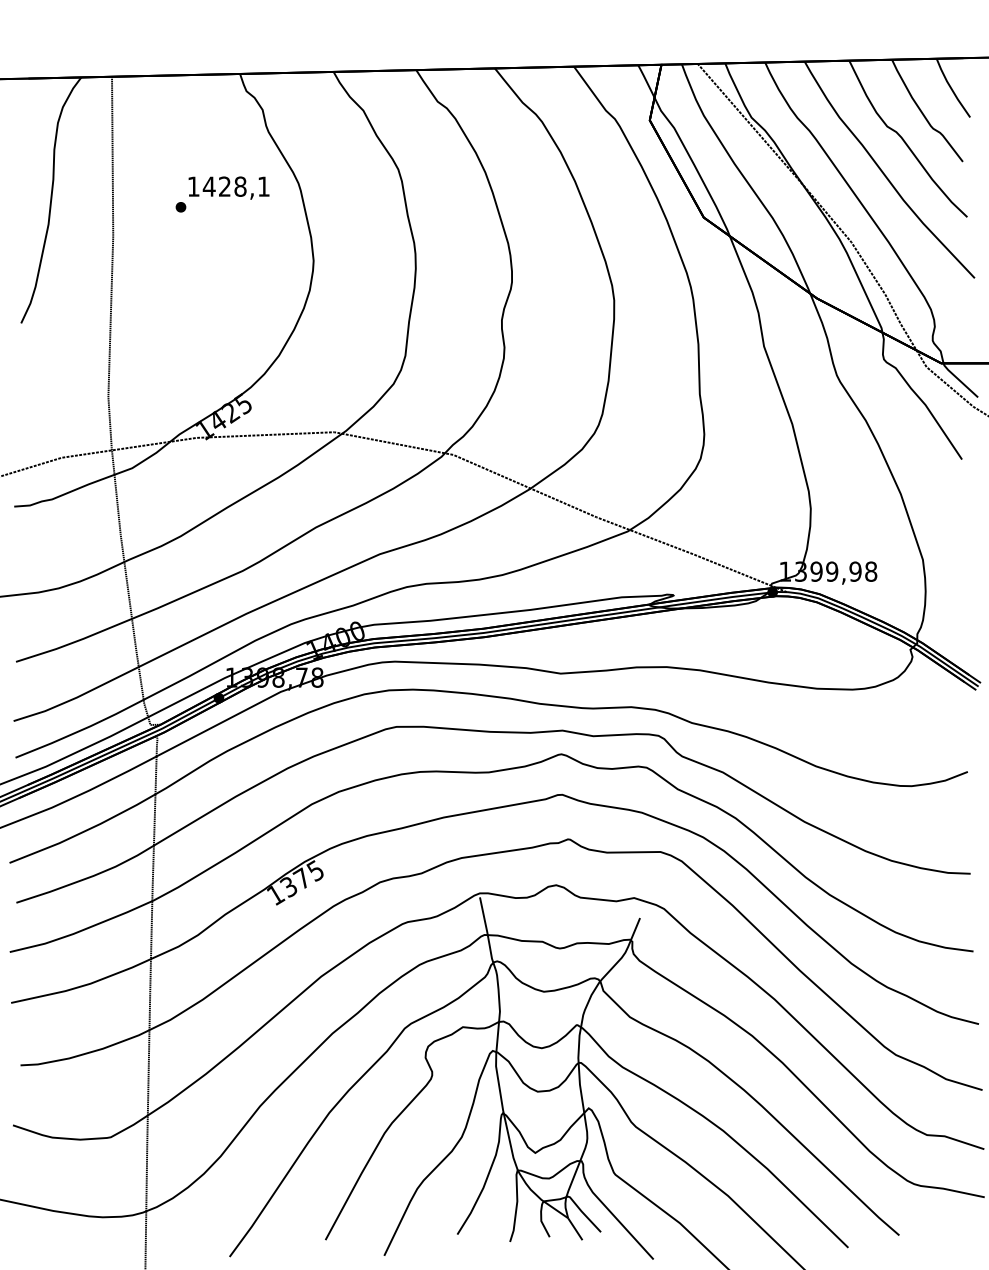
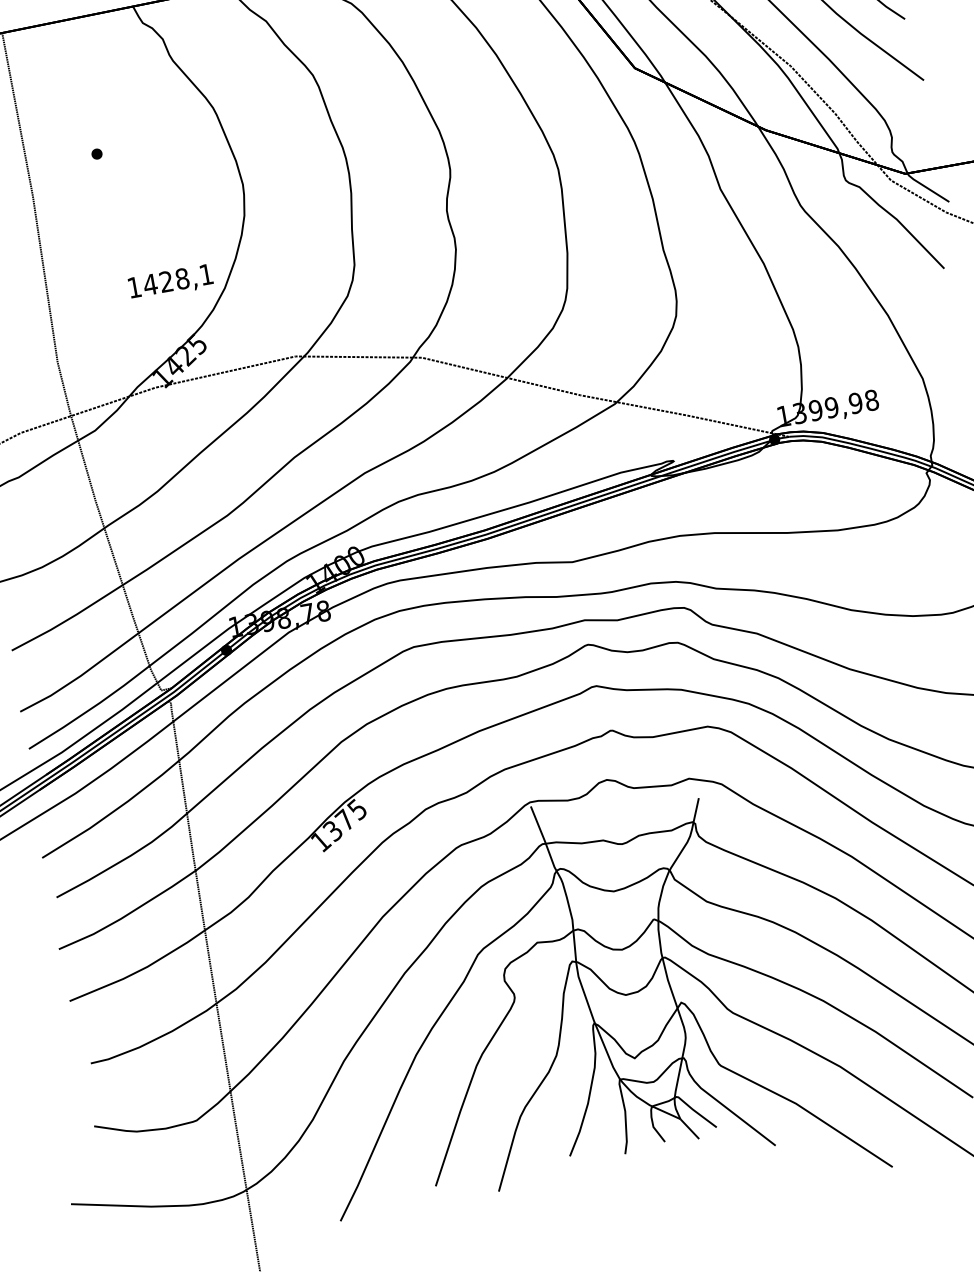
text: (228, 187) -> (170, 281), moved

